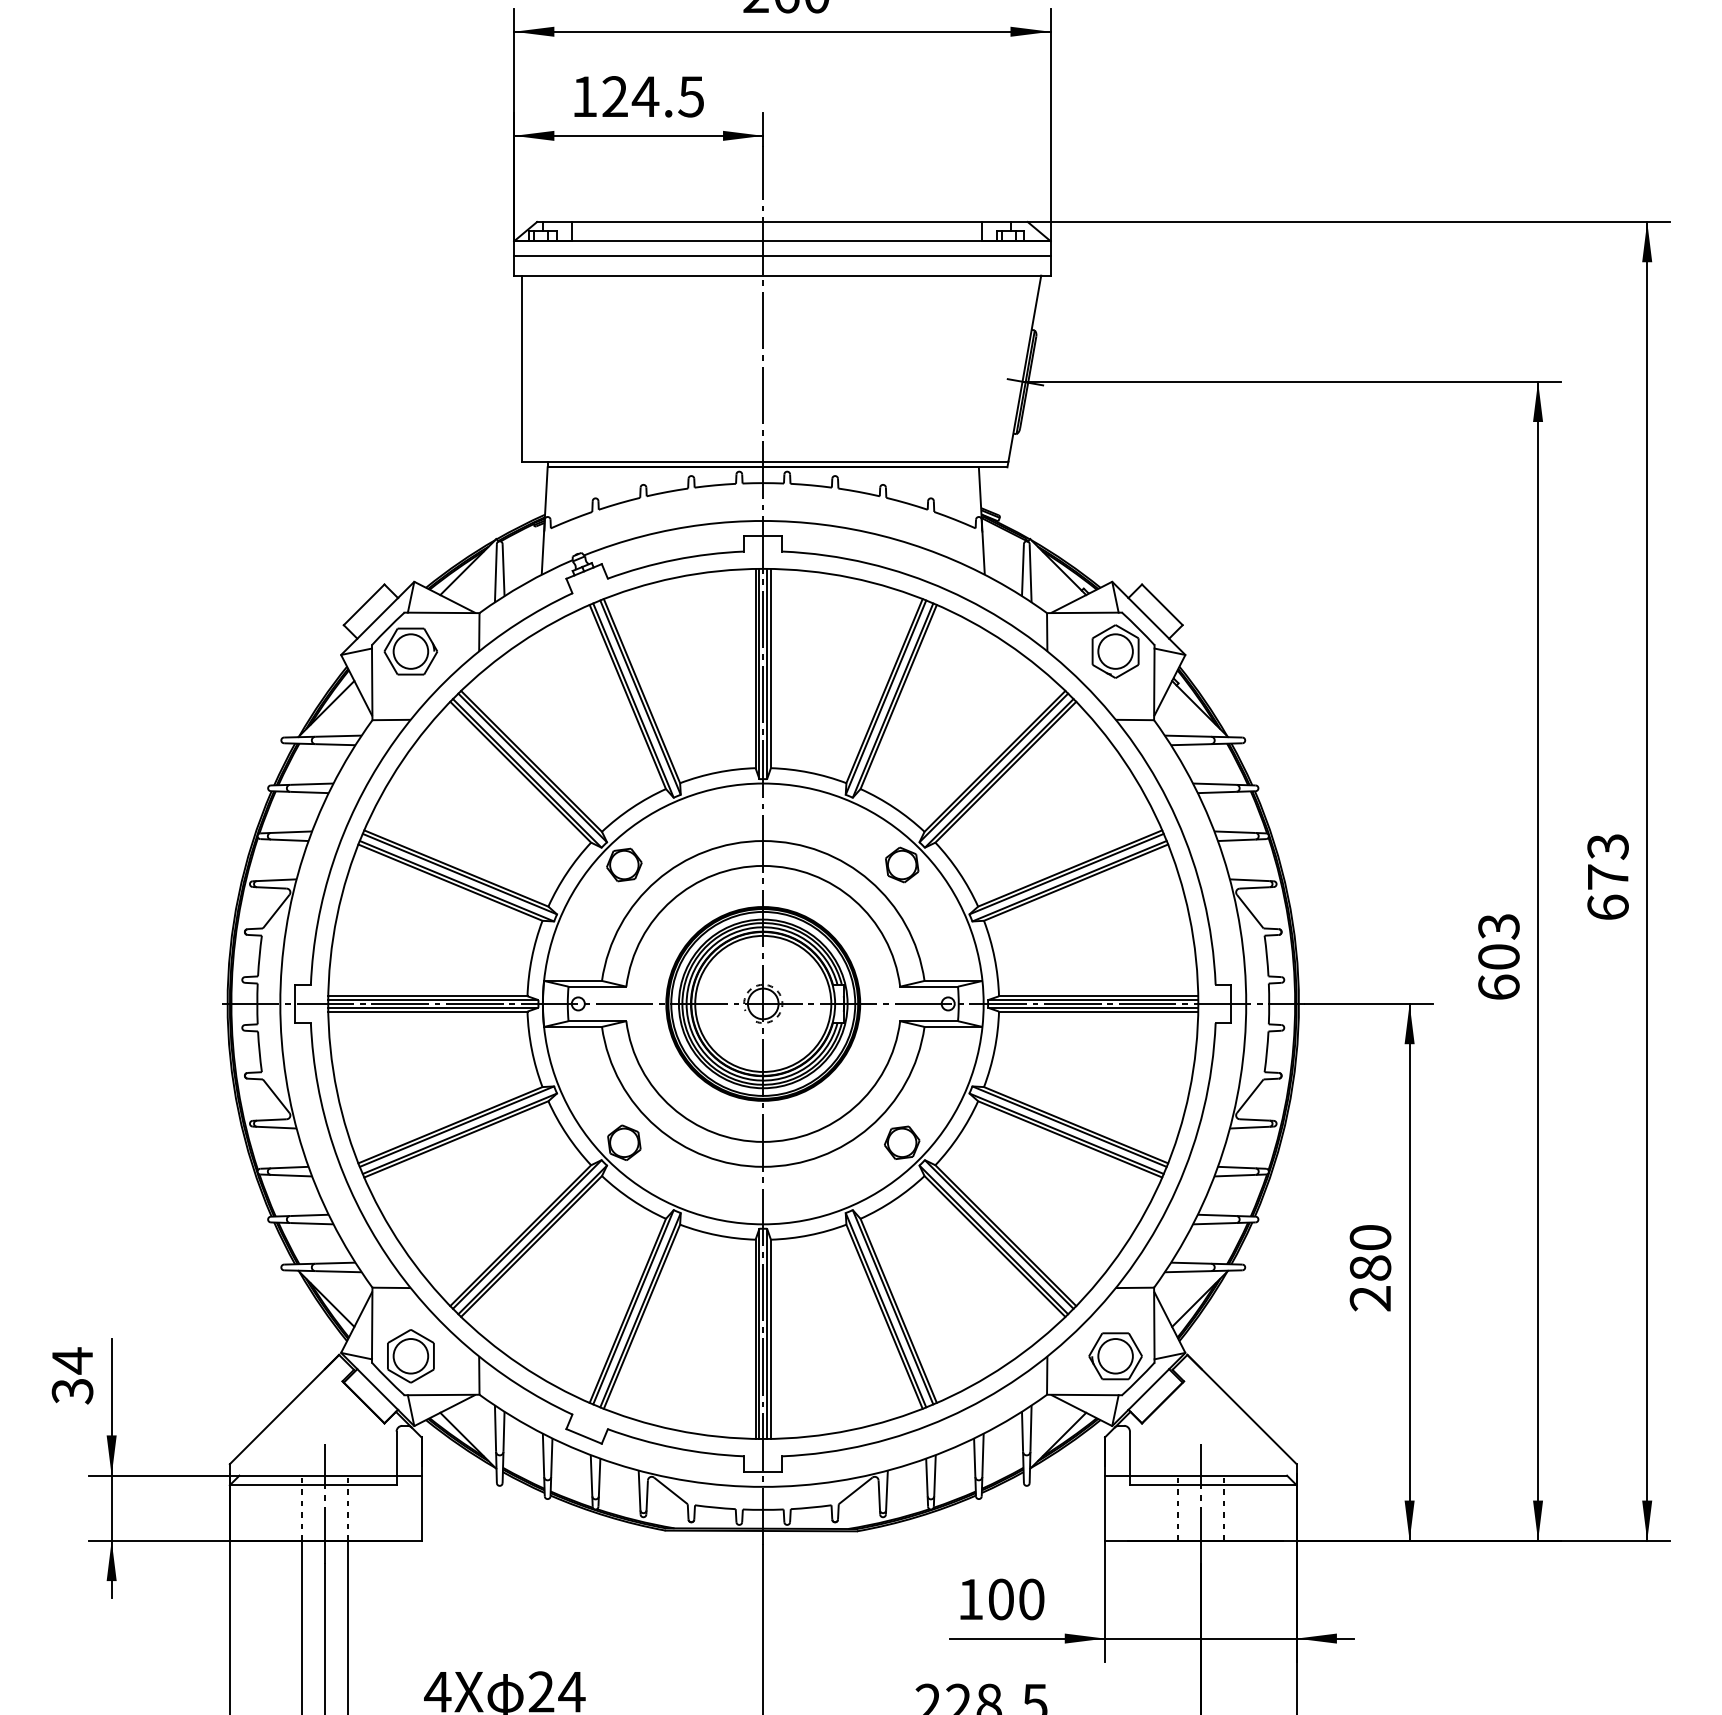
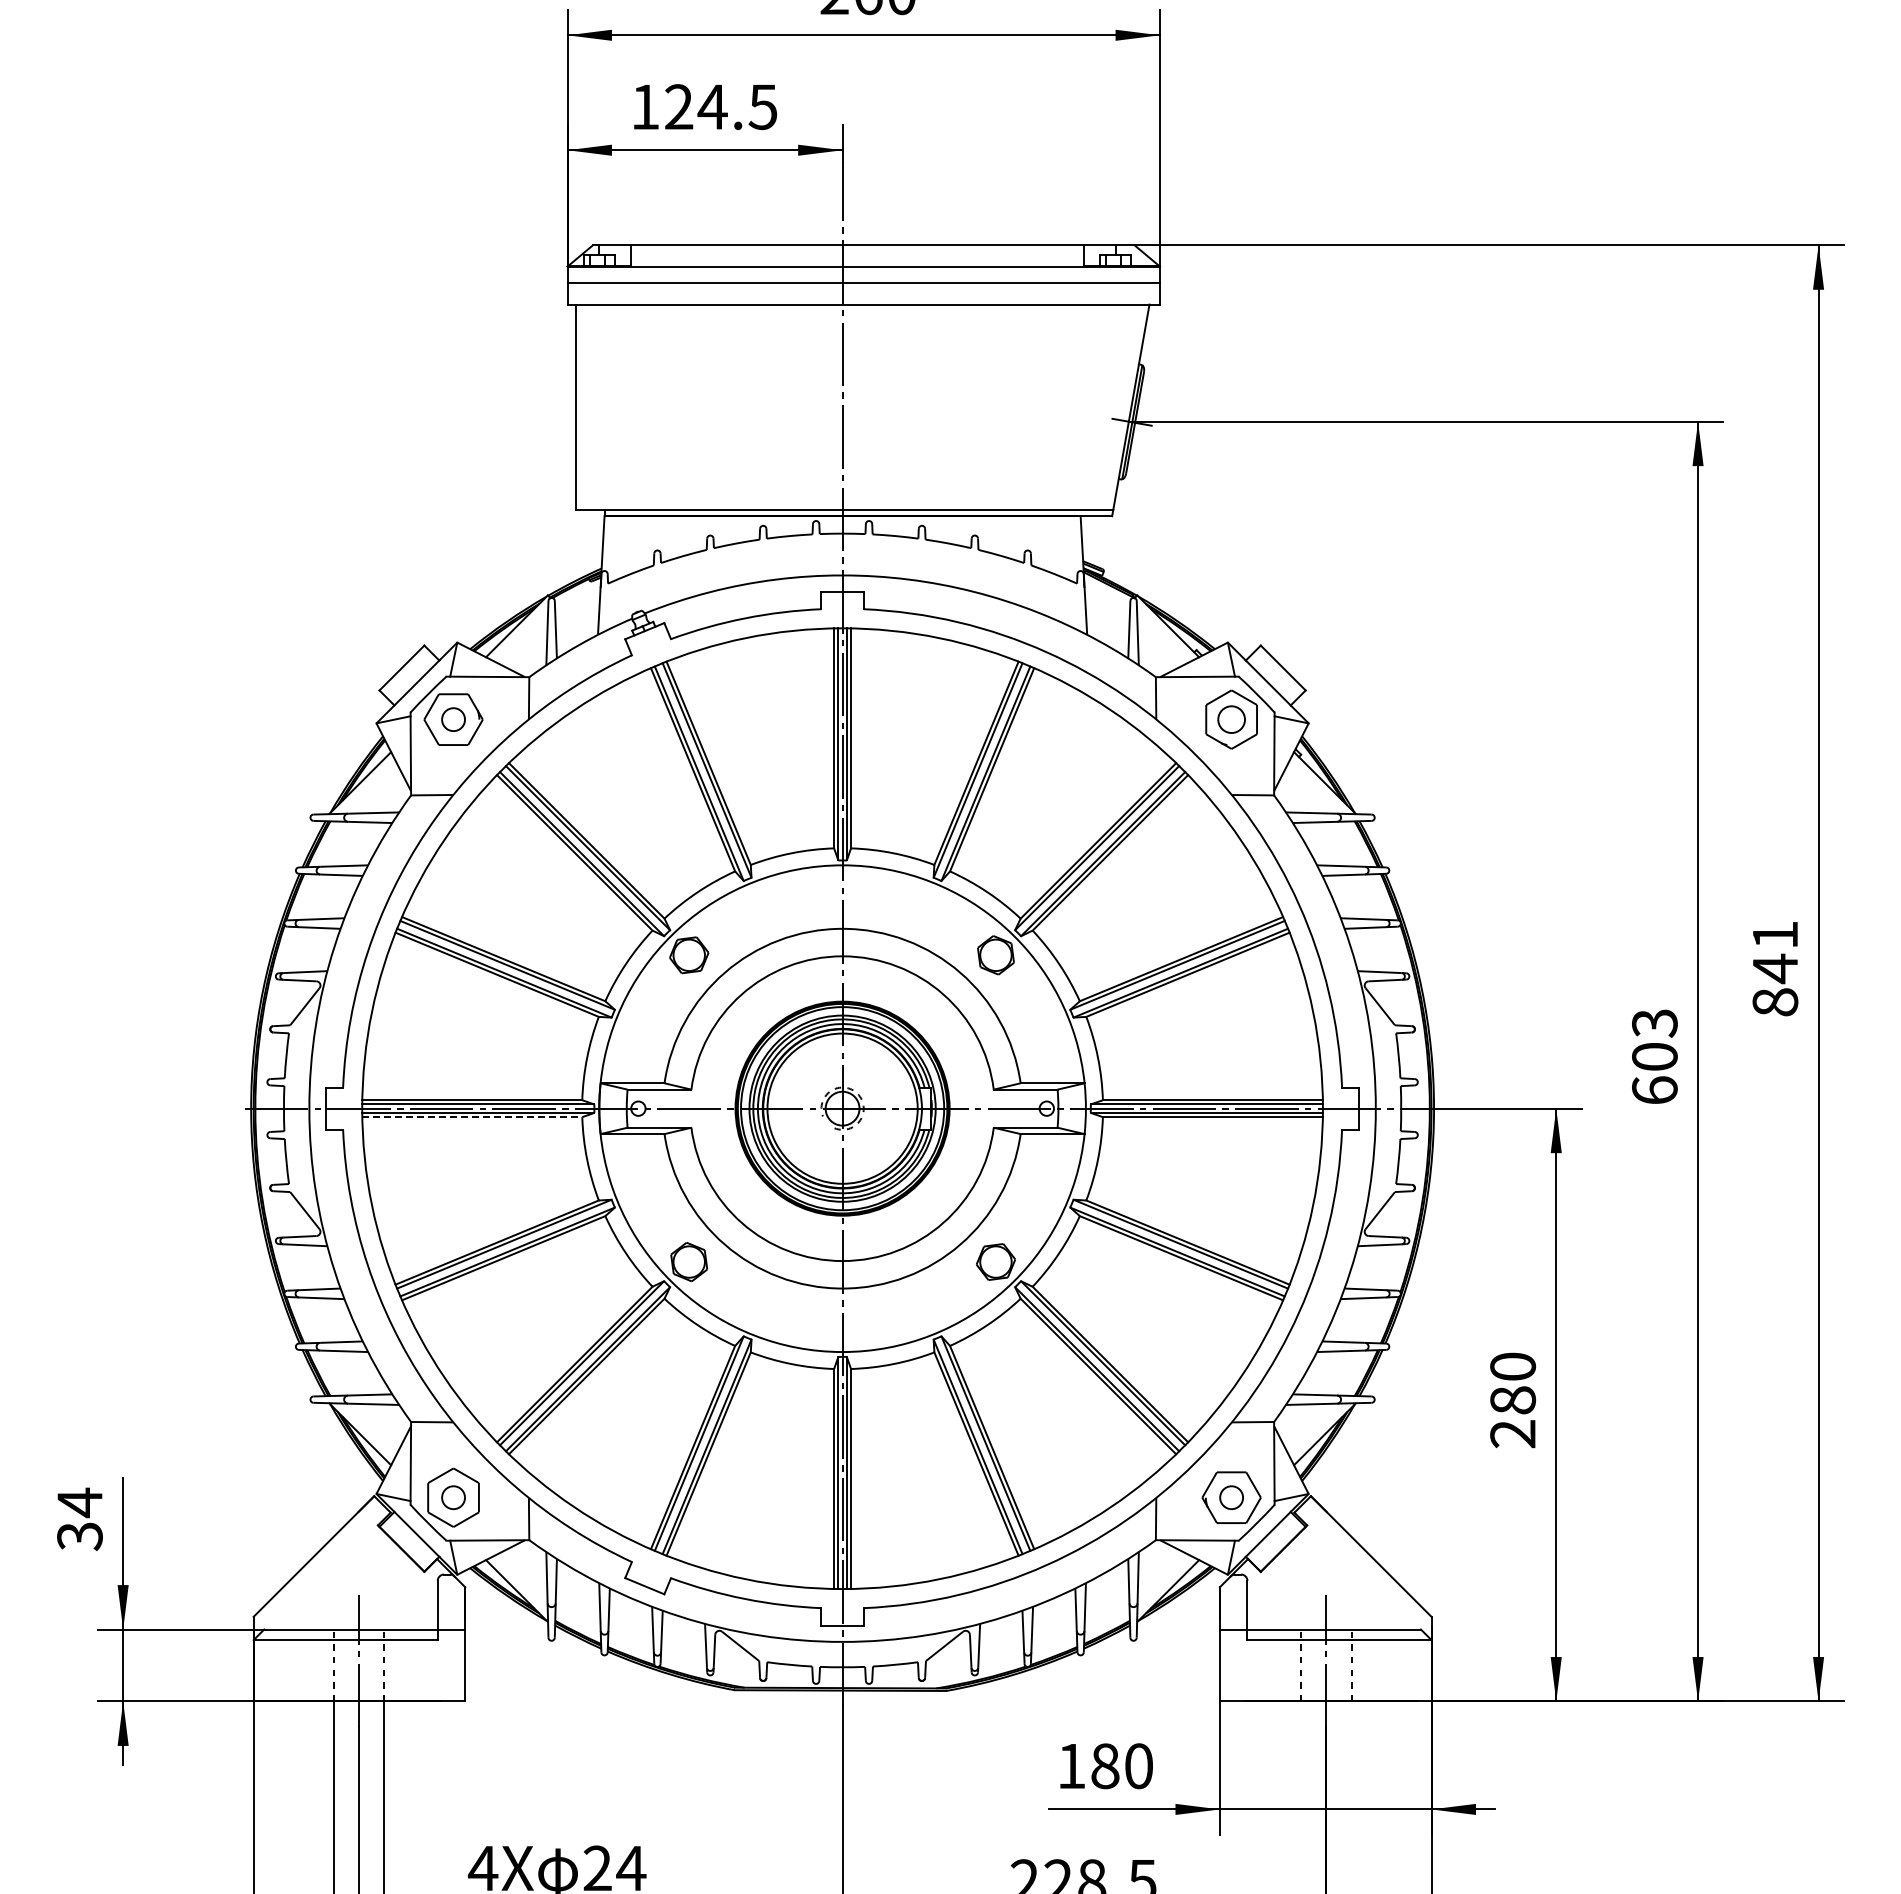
circle: (410, 651) -> (453, 719), size x0.6
circle: (1115, 651) -> (1231, 719), size x0.7
text: (1608, 876) -> (1775, 968), 673 -> 841
line: (428, 1011) -> (472, 1117), solid -> dashed
circle: (410, 1356) -> (453, 1497), size x0.6
circle: (1115, 1356) -> (1231, 1497), size x0.6
text: (1001, 1598) -> (1105, 1765), 100 -> 180

